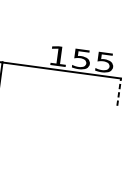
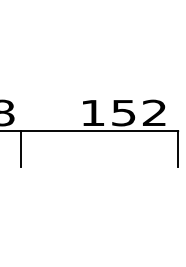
text: (105, 62) -> (154, 112), 155 -> 152
line: (119, 91) -> (178, 148), dashed -> solid

